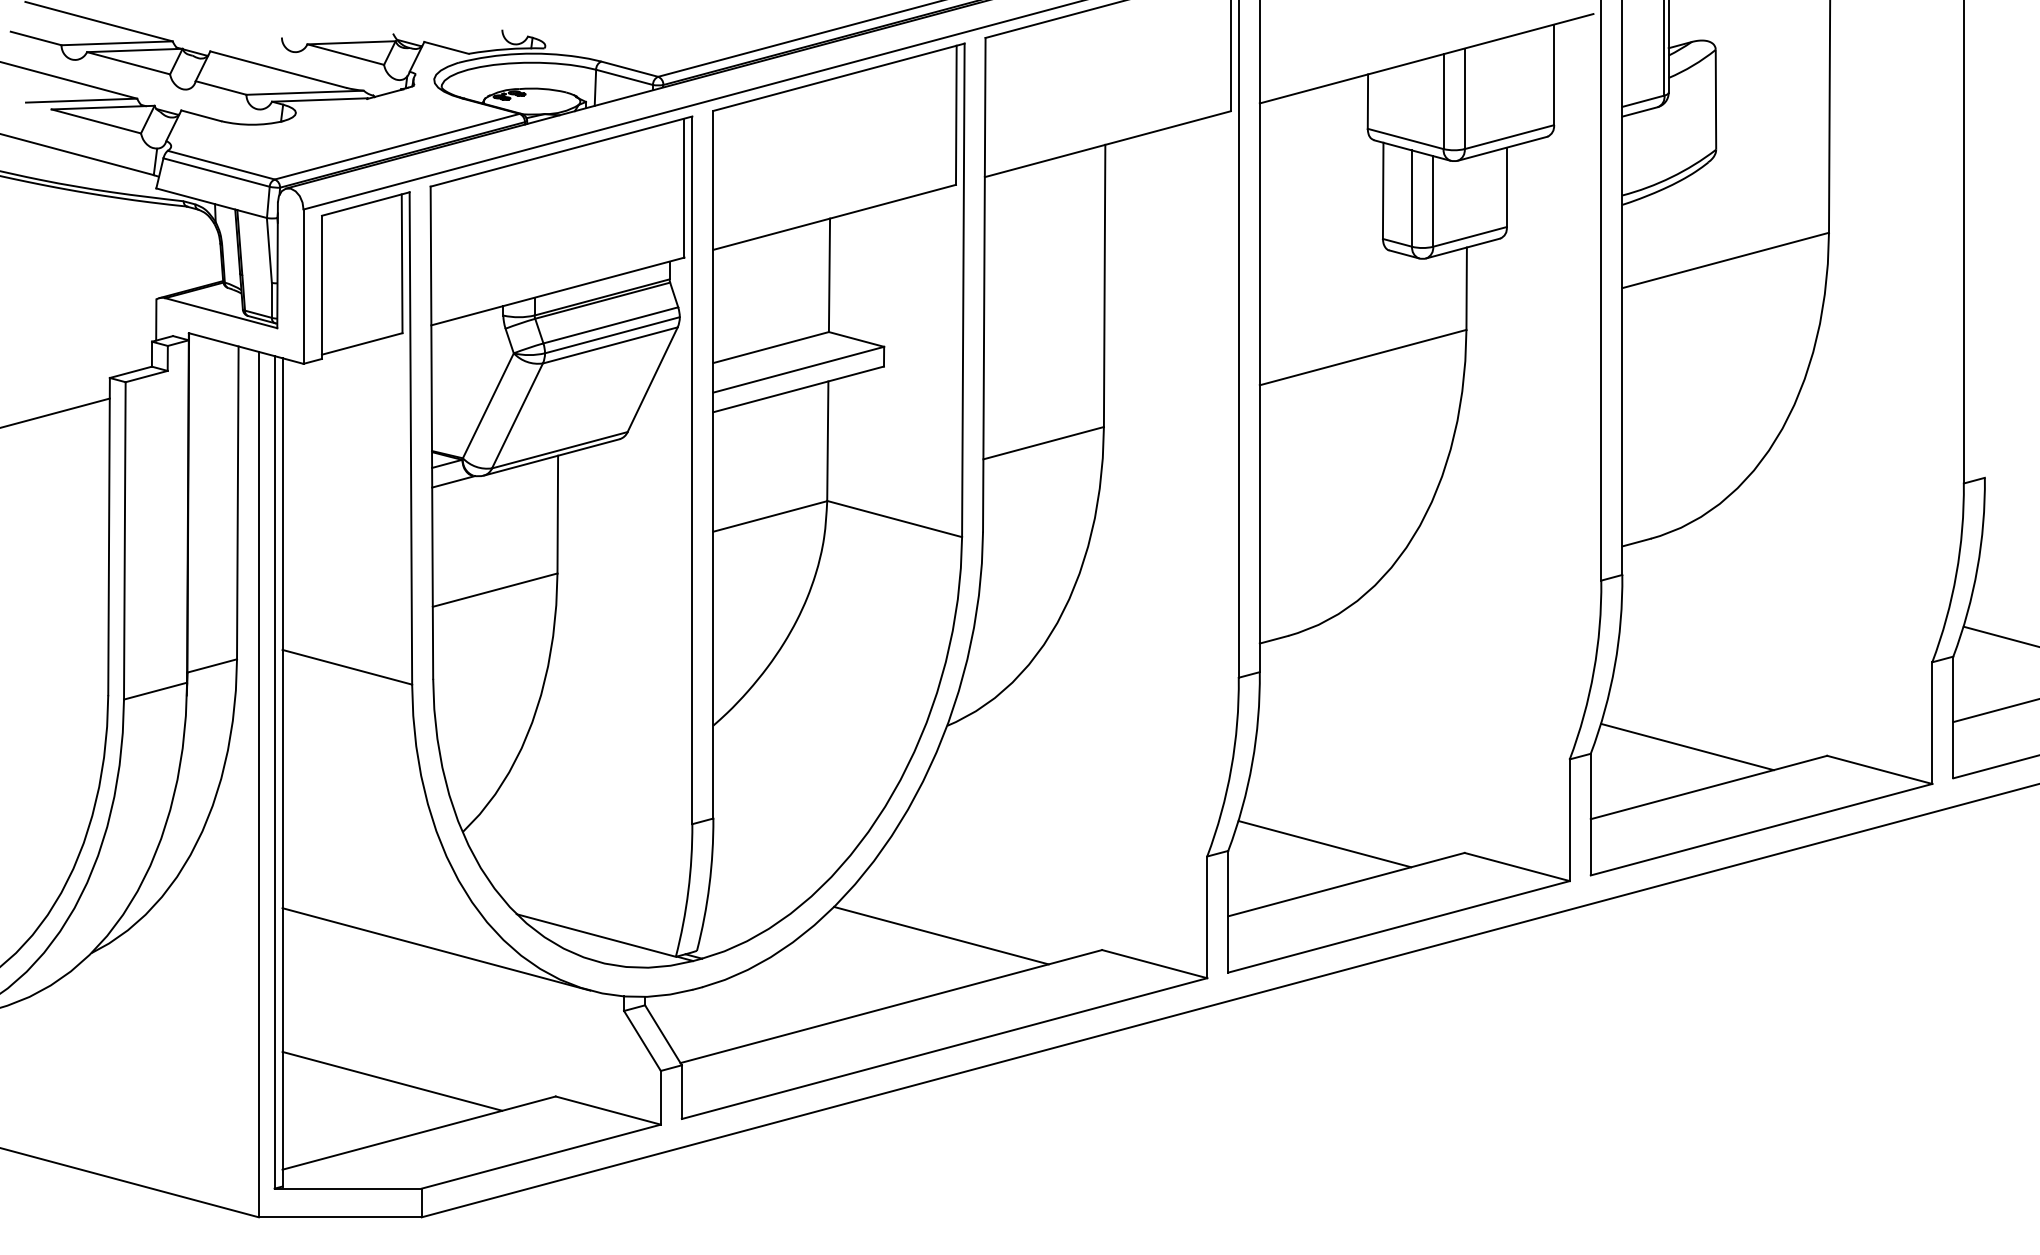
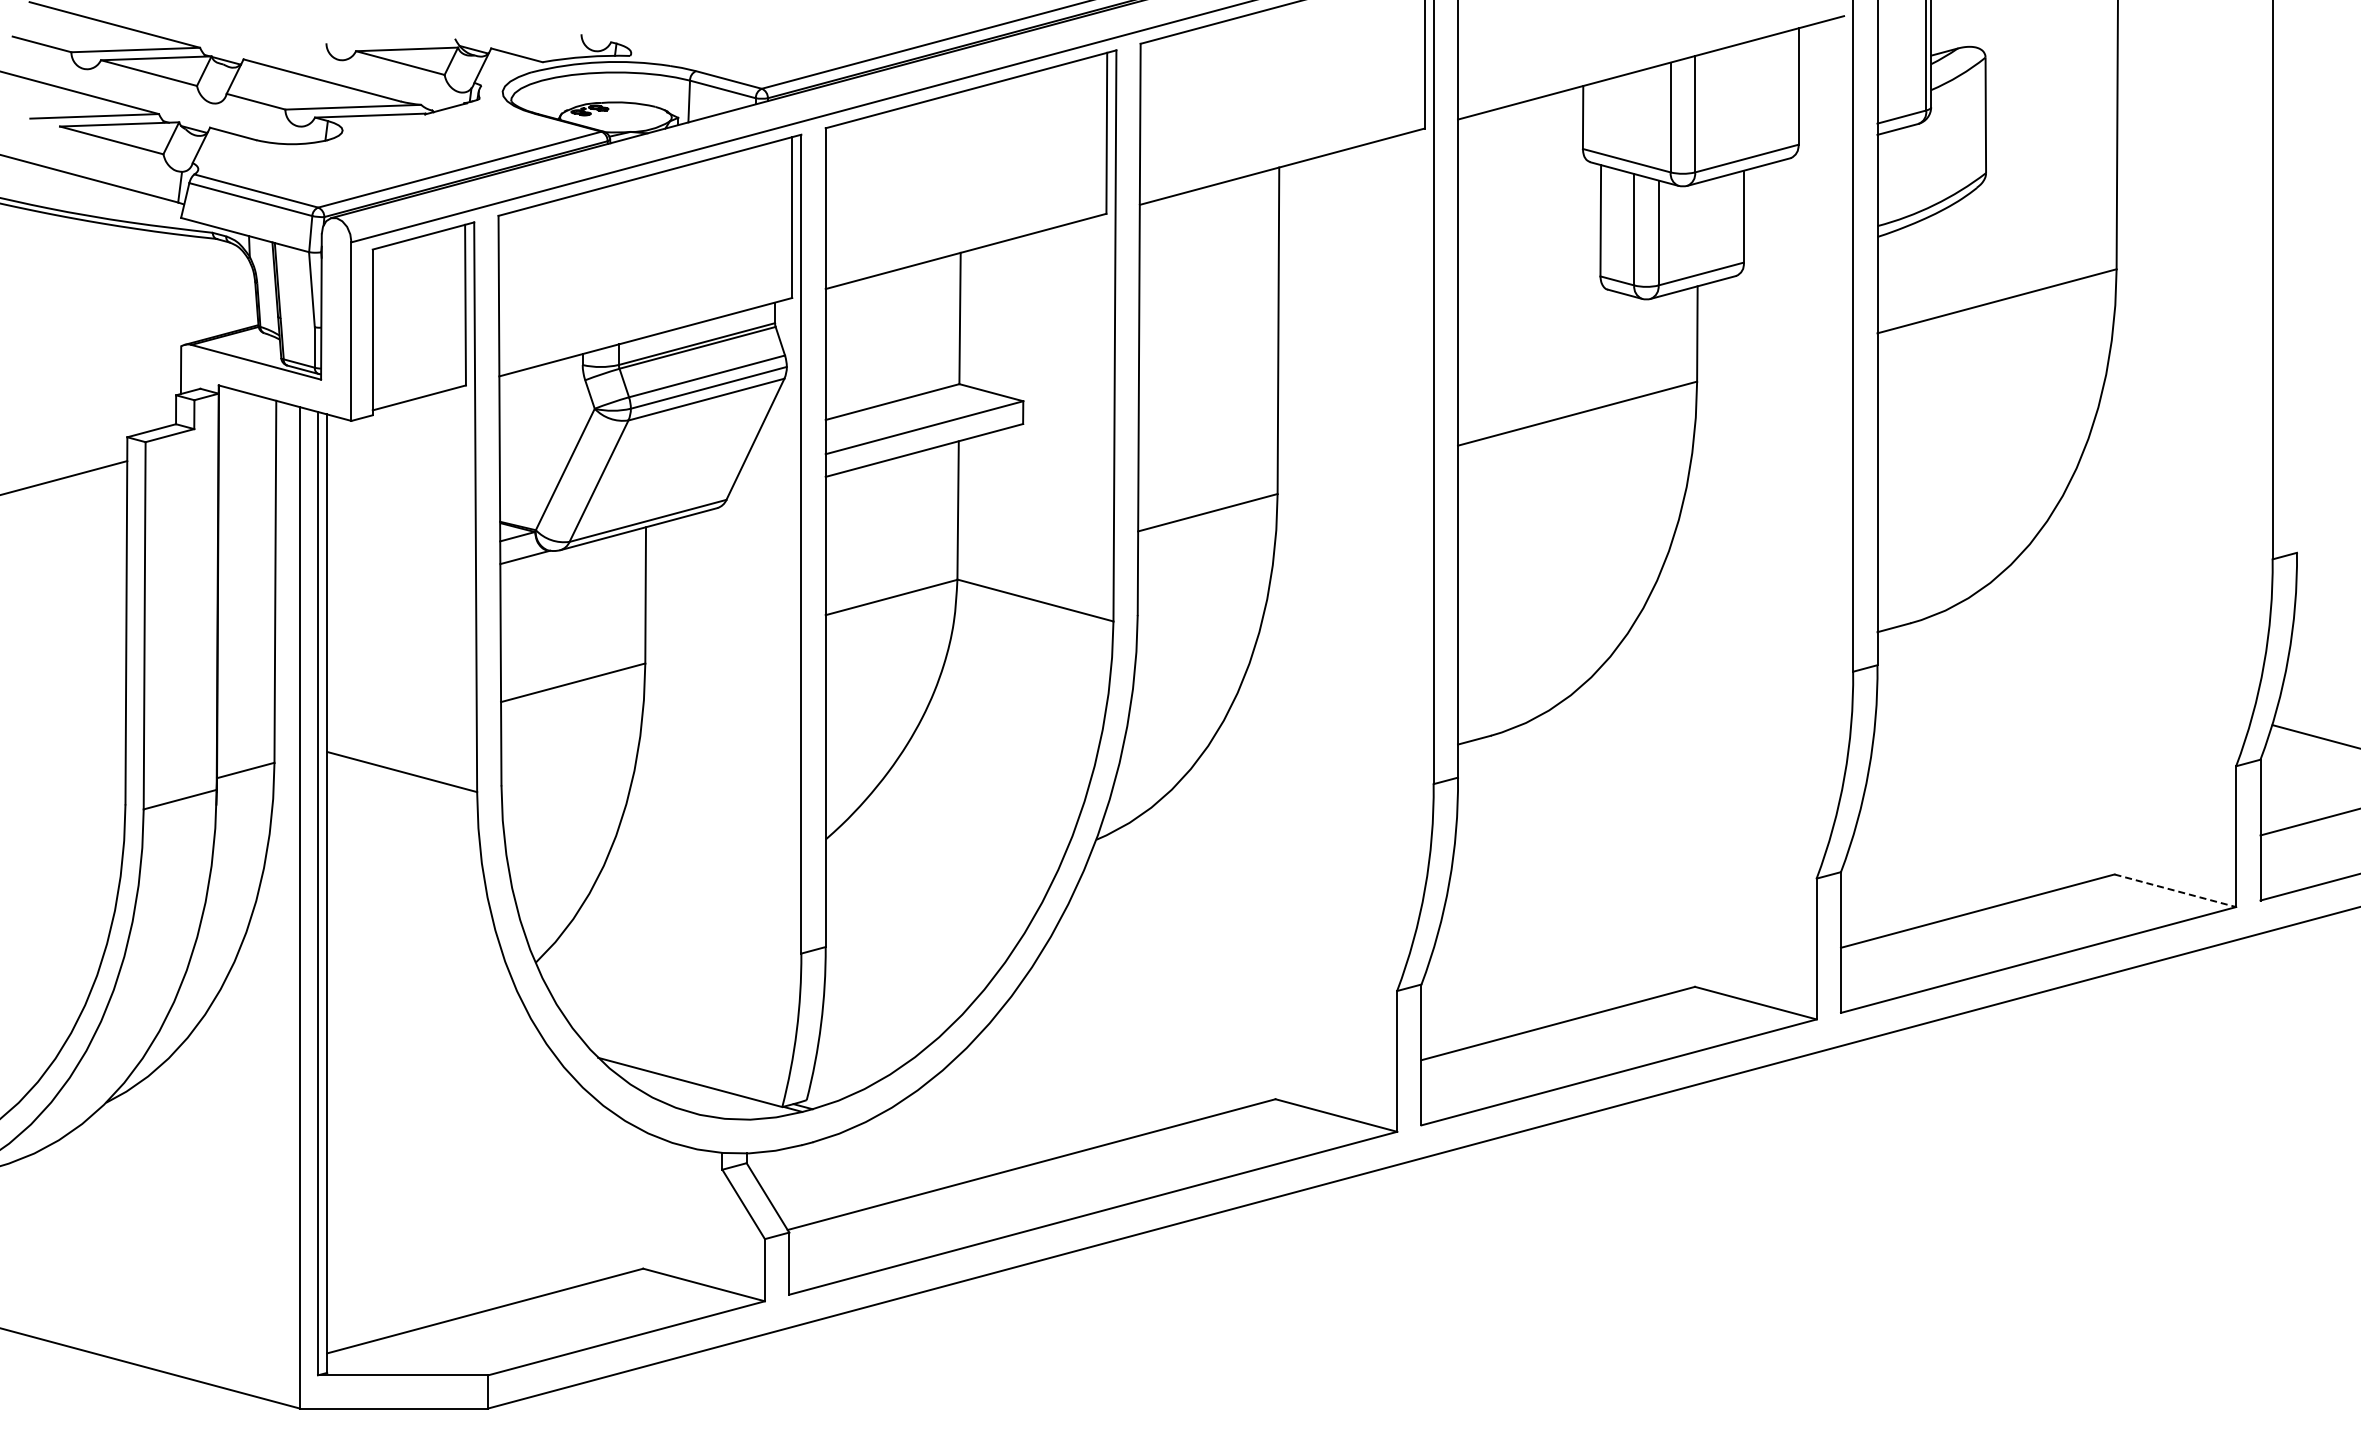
line: (1687, 747) -> (1952, 864), removed
line: (1879, 769) -> (2175, 890), solid -> dashed
line: (1325, 843) -> (1533, 976), removed
line: (941, 935) -> (1089, 1082), removed
line: (436, 949) -> (505, 1098), removed
line: (392, 1081) -> (454, 1251), removed

